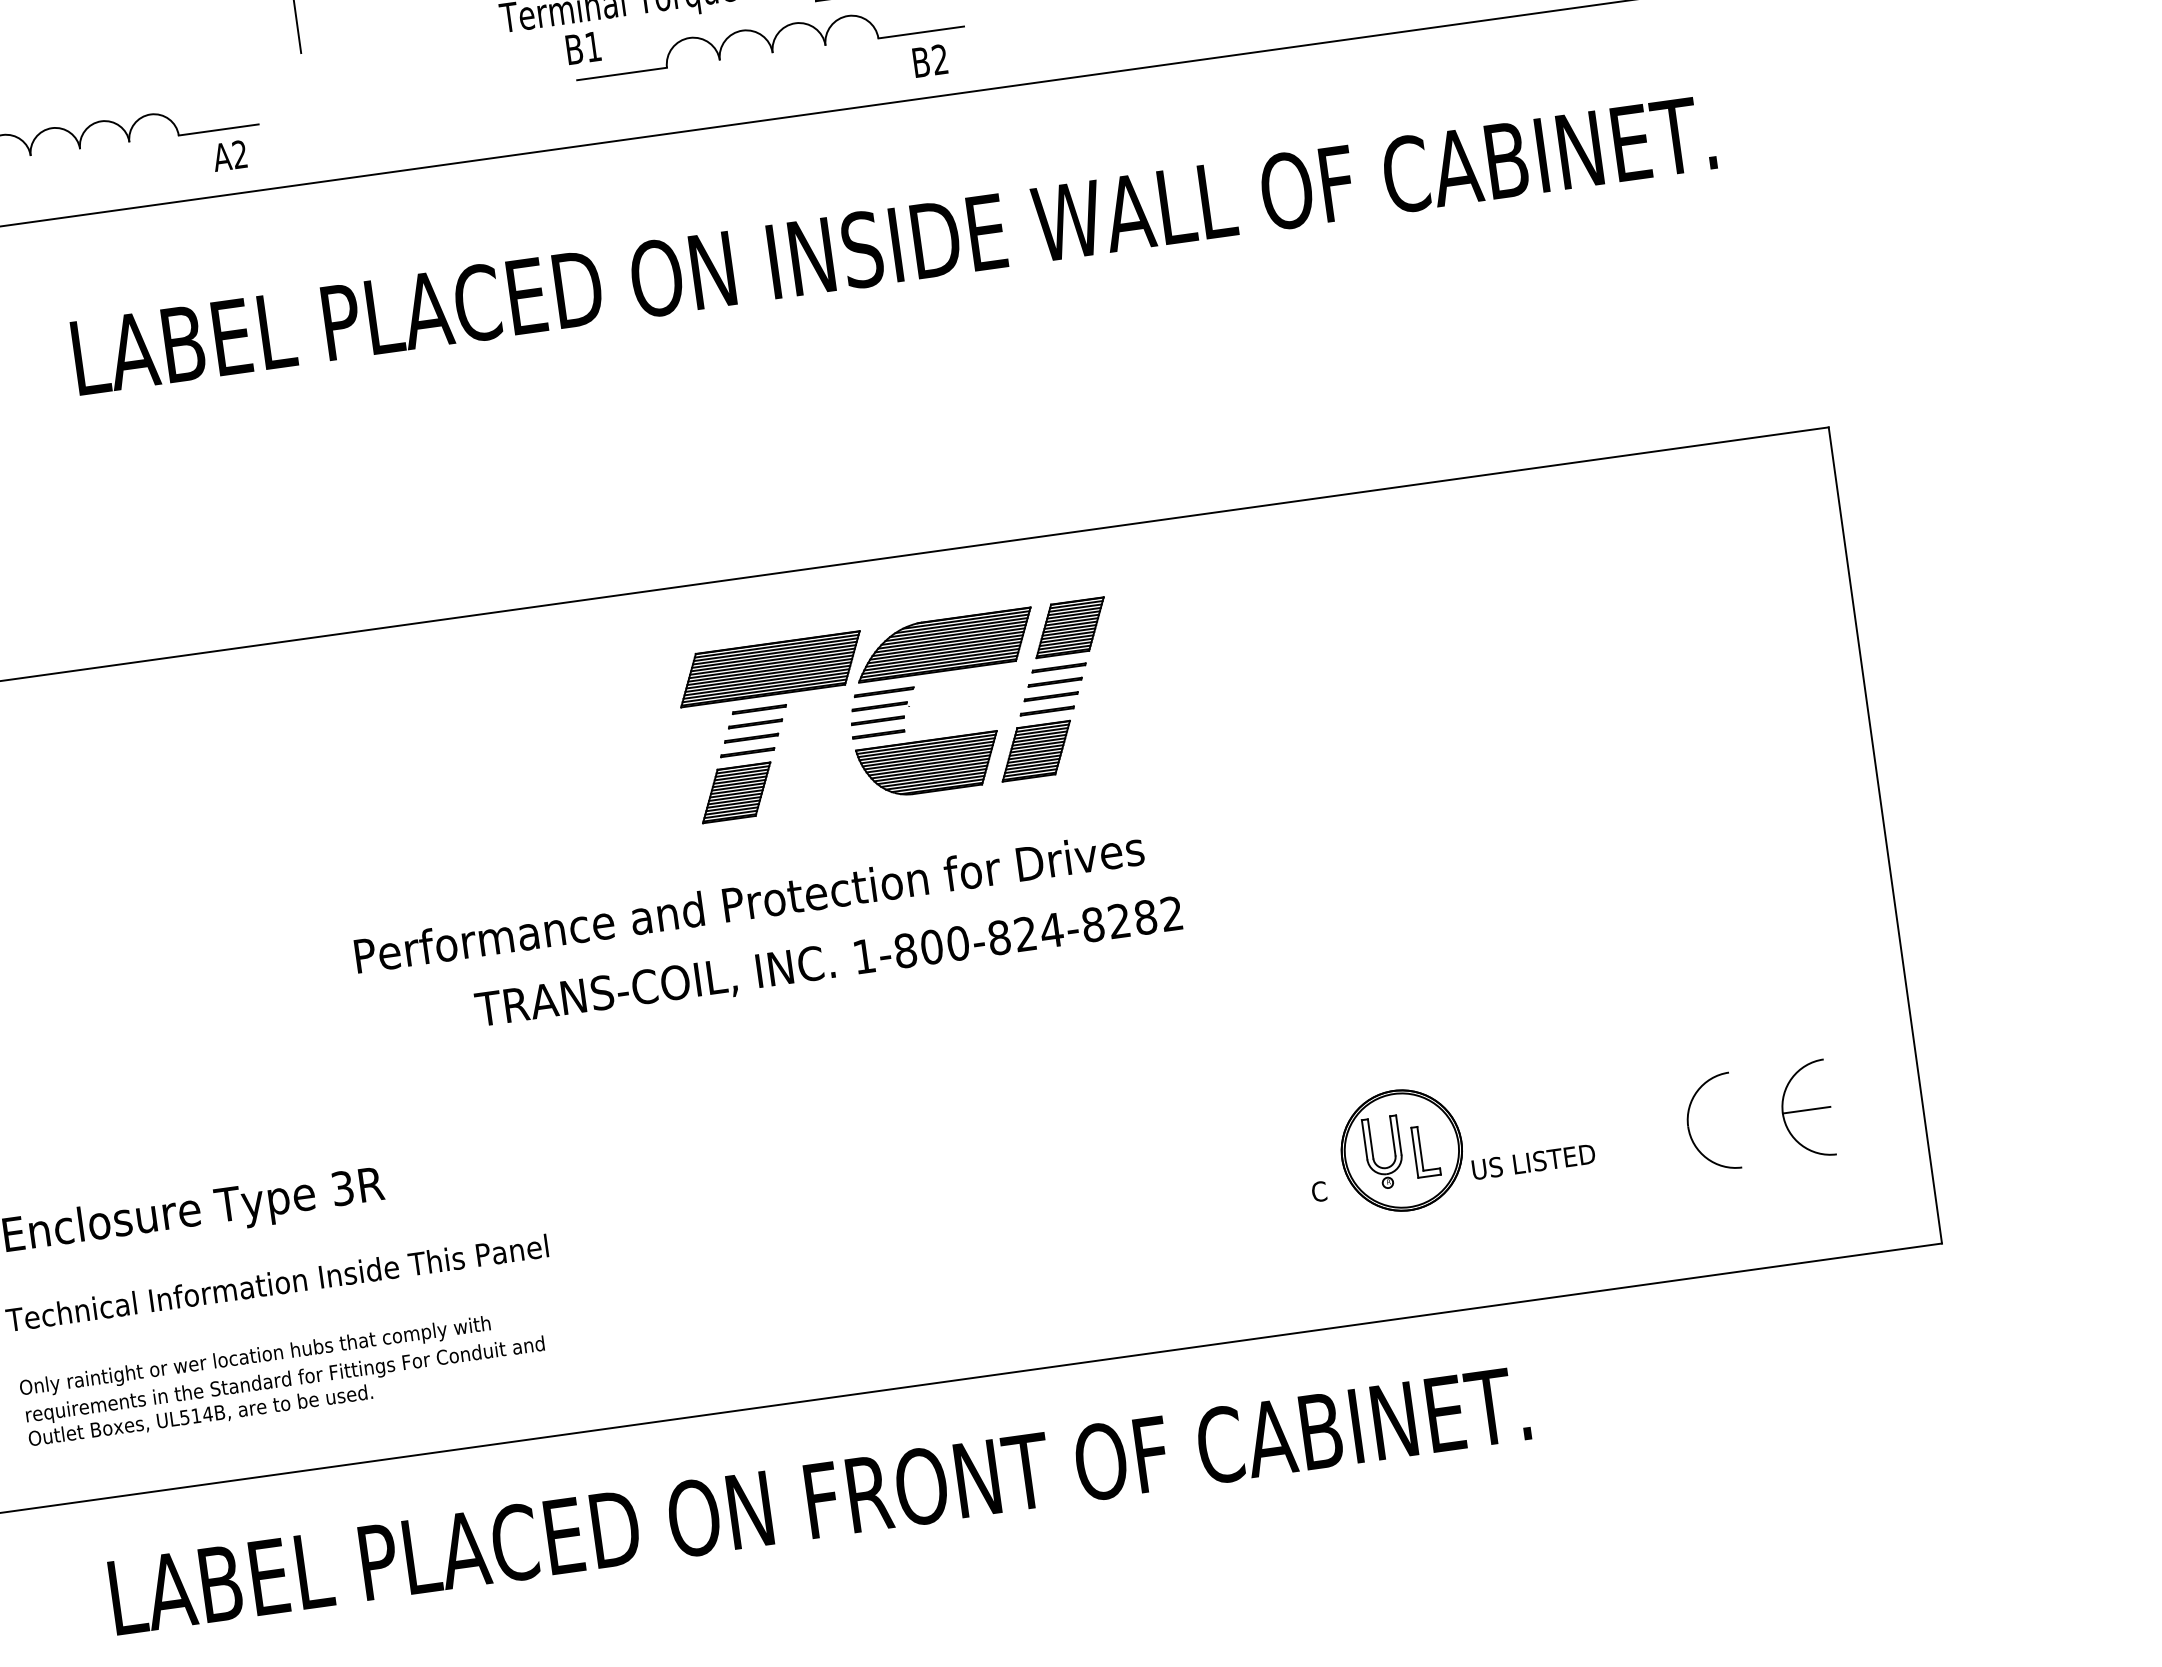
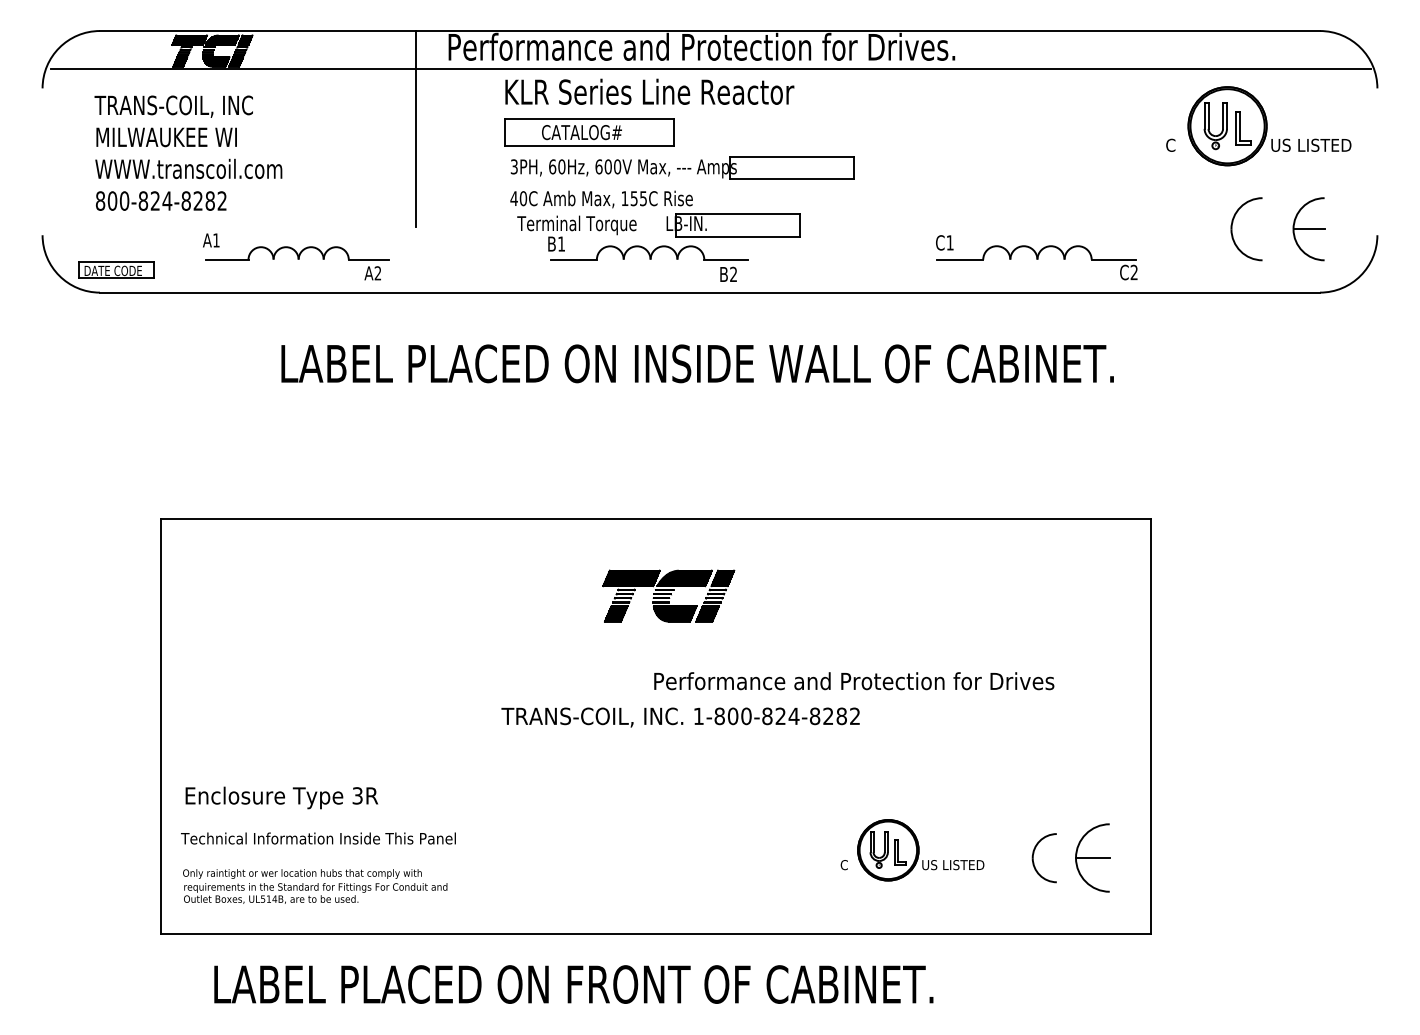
part: (899, 709) -> (668, 595), size x0.6
text: (749, 902) -> (854, 681), moved
text: (828, 963) -> (680, 717), moved
part: (1805, 1110) -> (1092, 858), size x1.4

